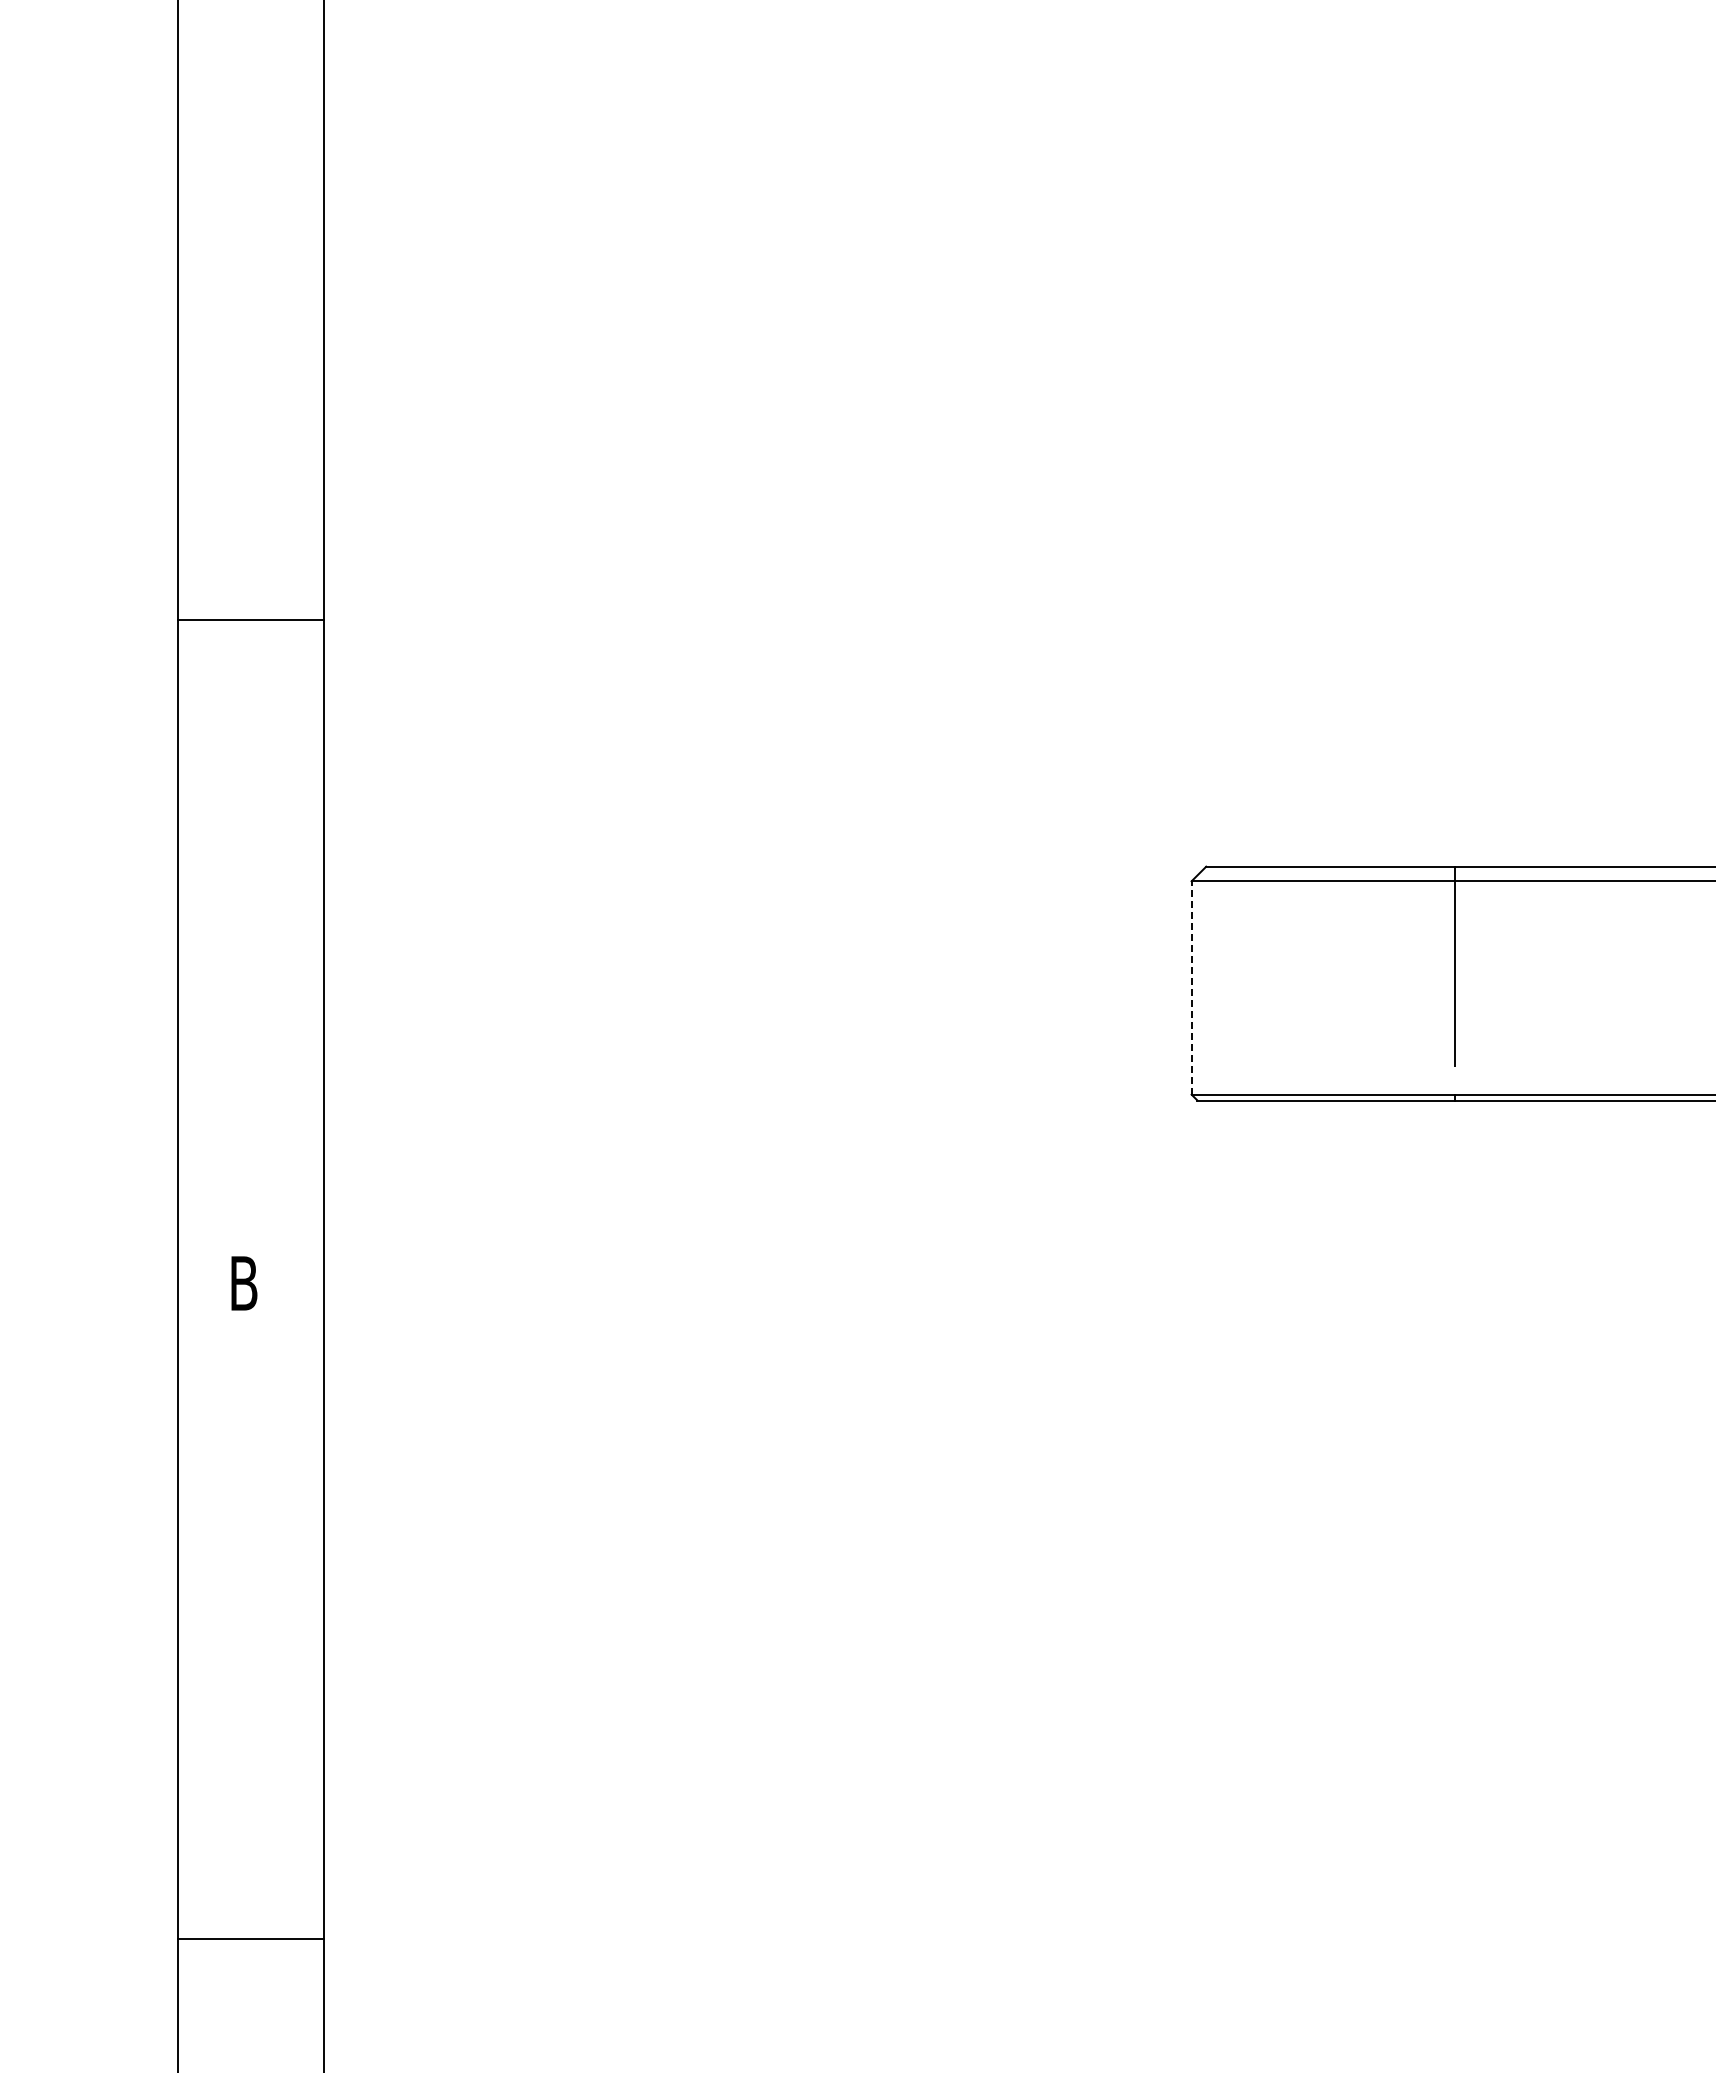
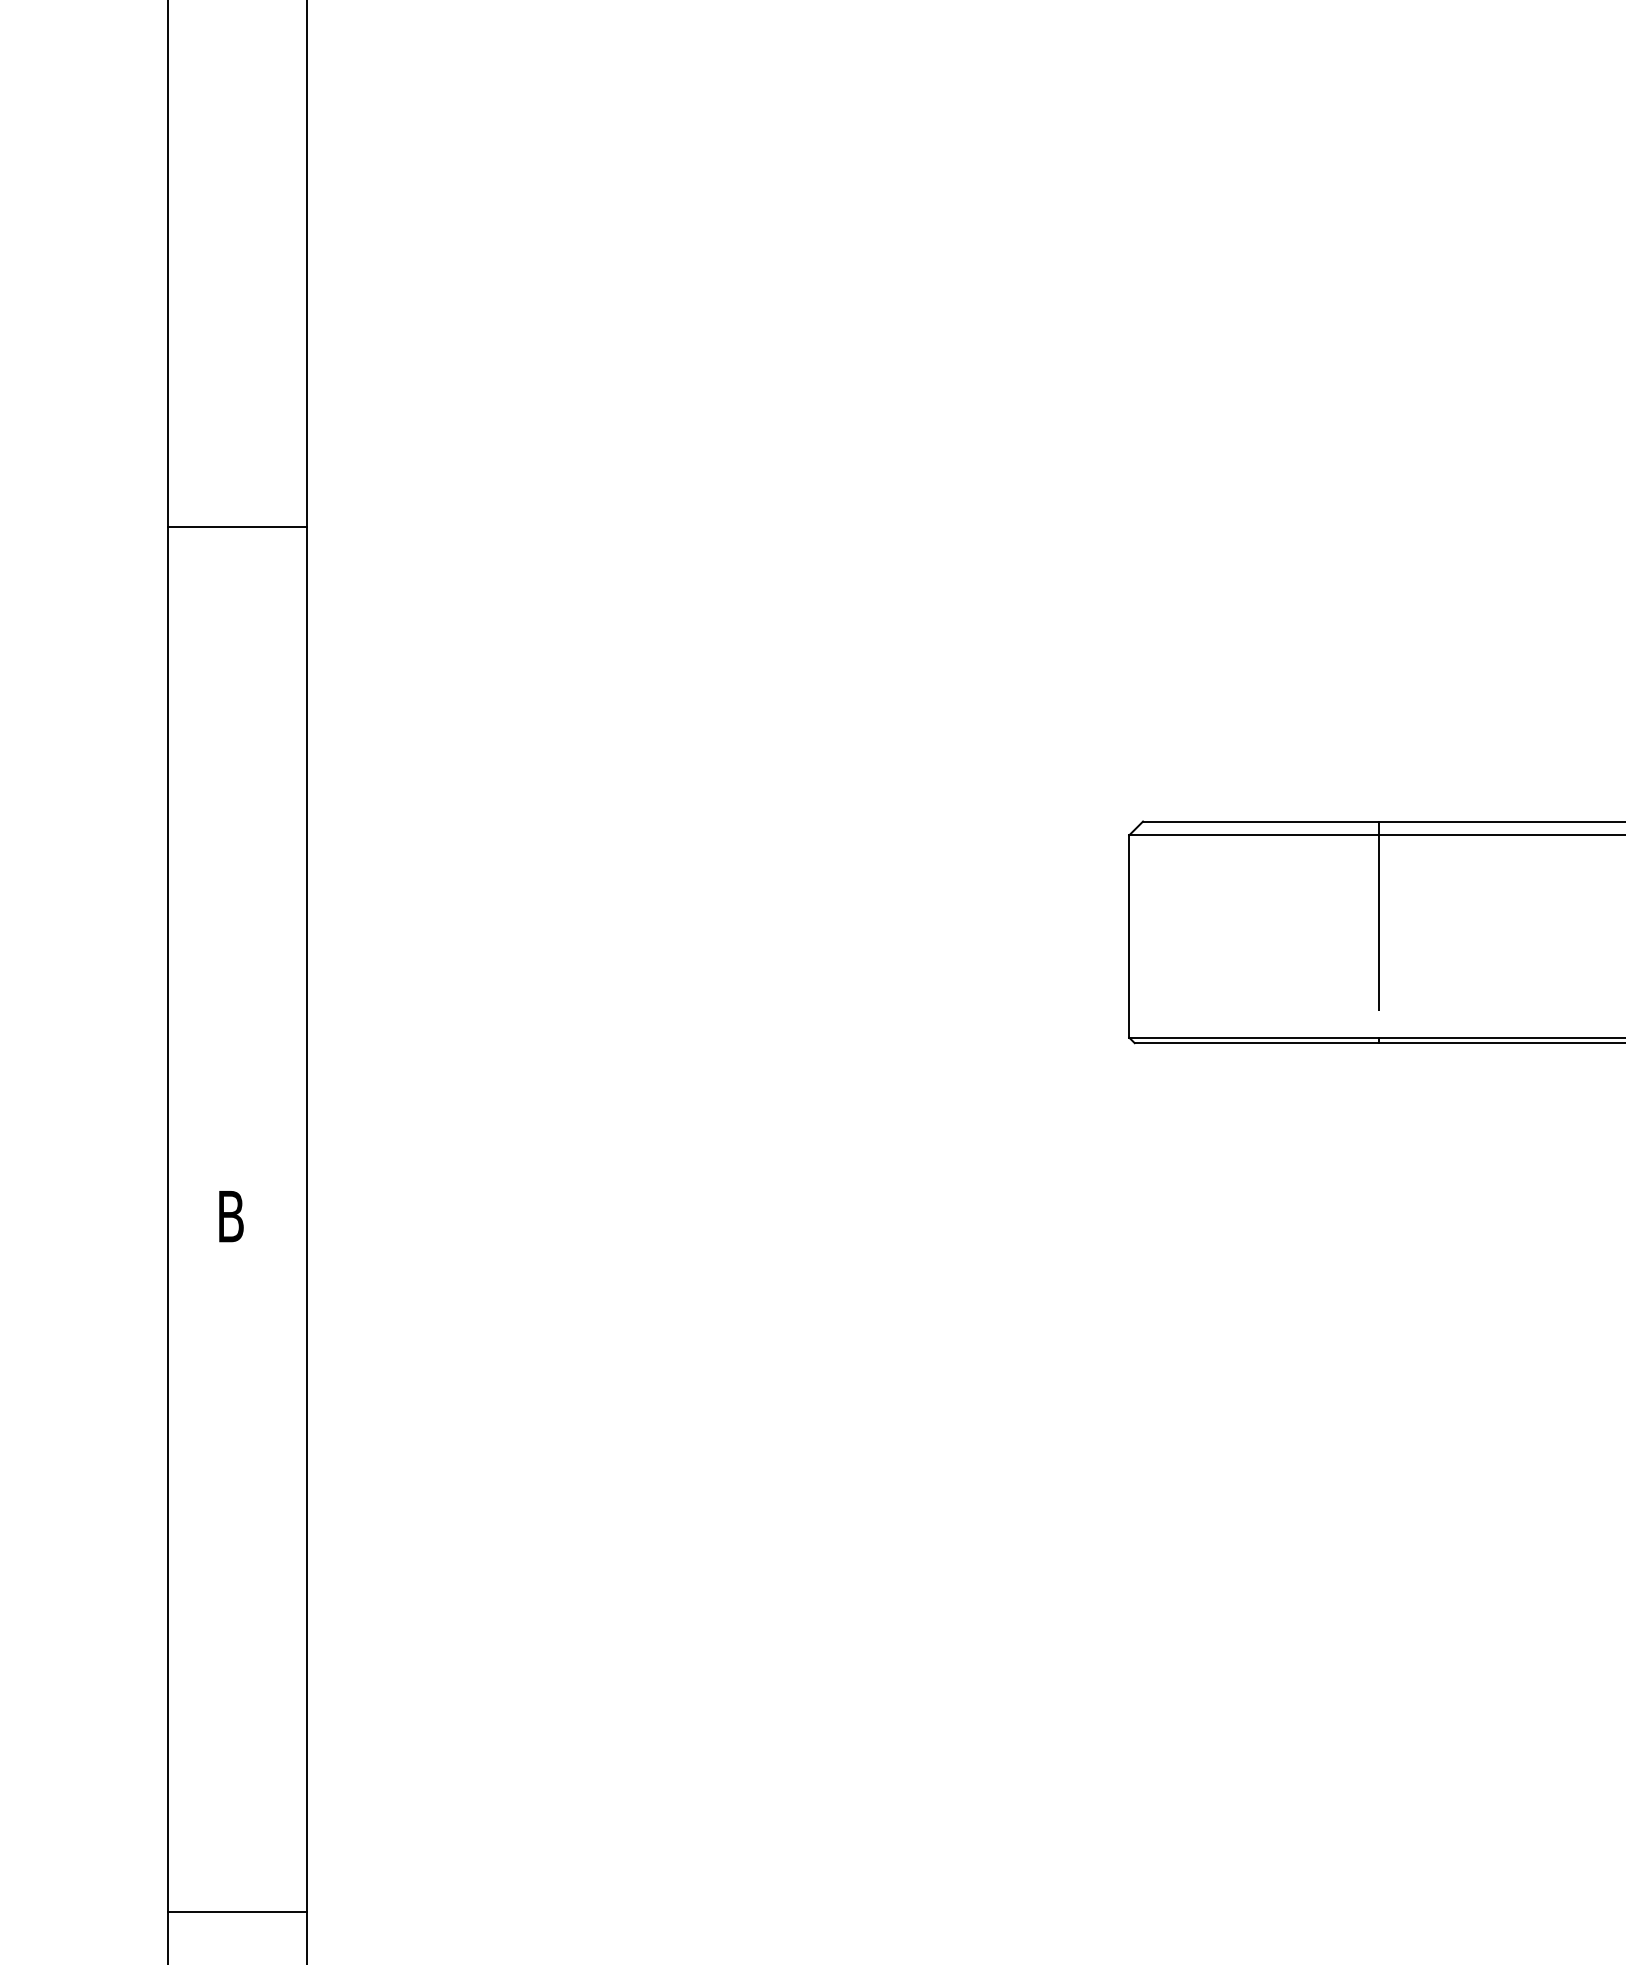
line: (250, 619) -> (237, 526), moved
line: (1191, 987) -> (1129, 936), dashed -> solid
line: (250, 1939) -> (237, 1912), moved

